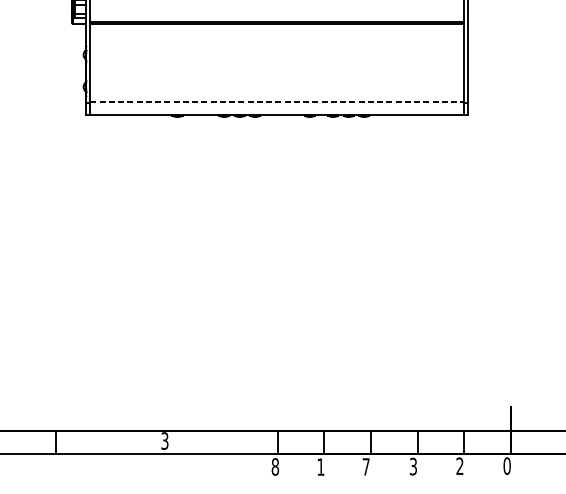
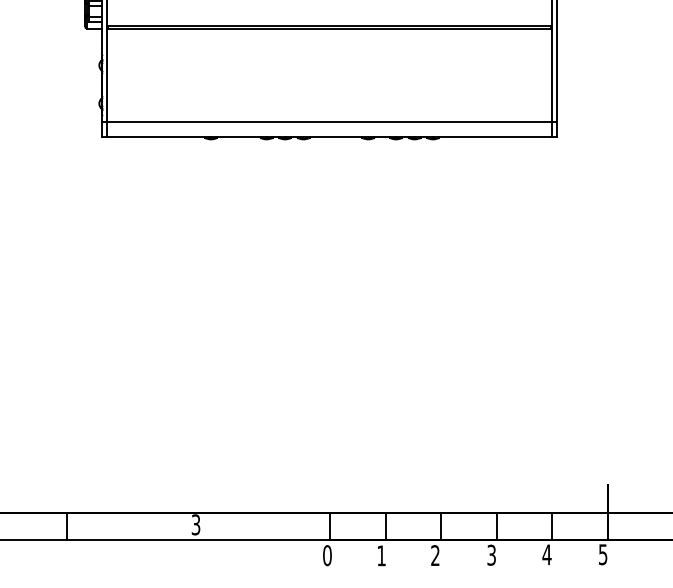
line: (277, 101) -> (330, 121), dashed -> solid
text: (459, 465) -> (546, 554), 2 -> 4
text: (506, 465) -> (602, 554), 0 -> 5
text: (275, 466) -> (327, 555), 8 -> 0
text: (366, 466) -> (435, 555), 7 -> 2

